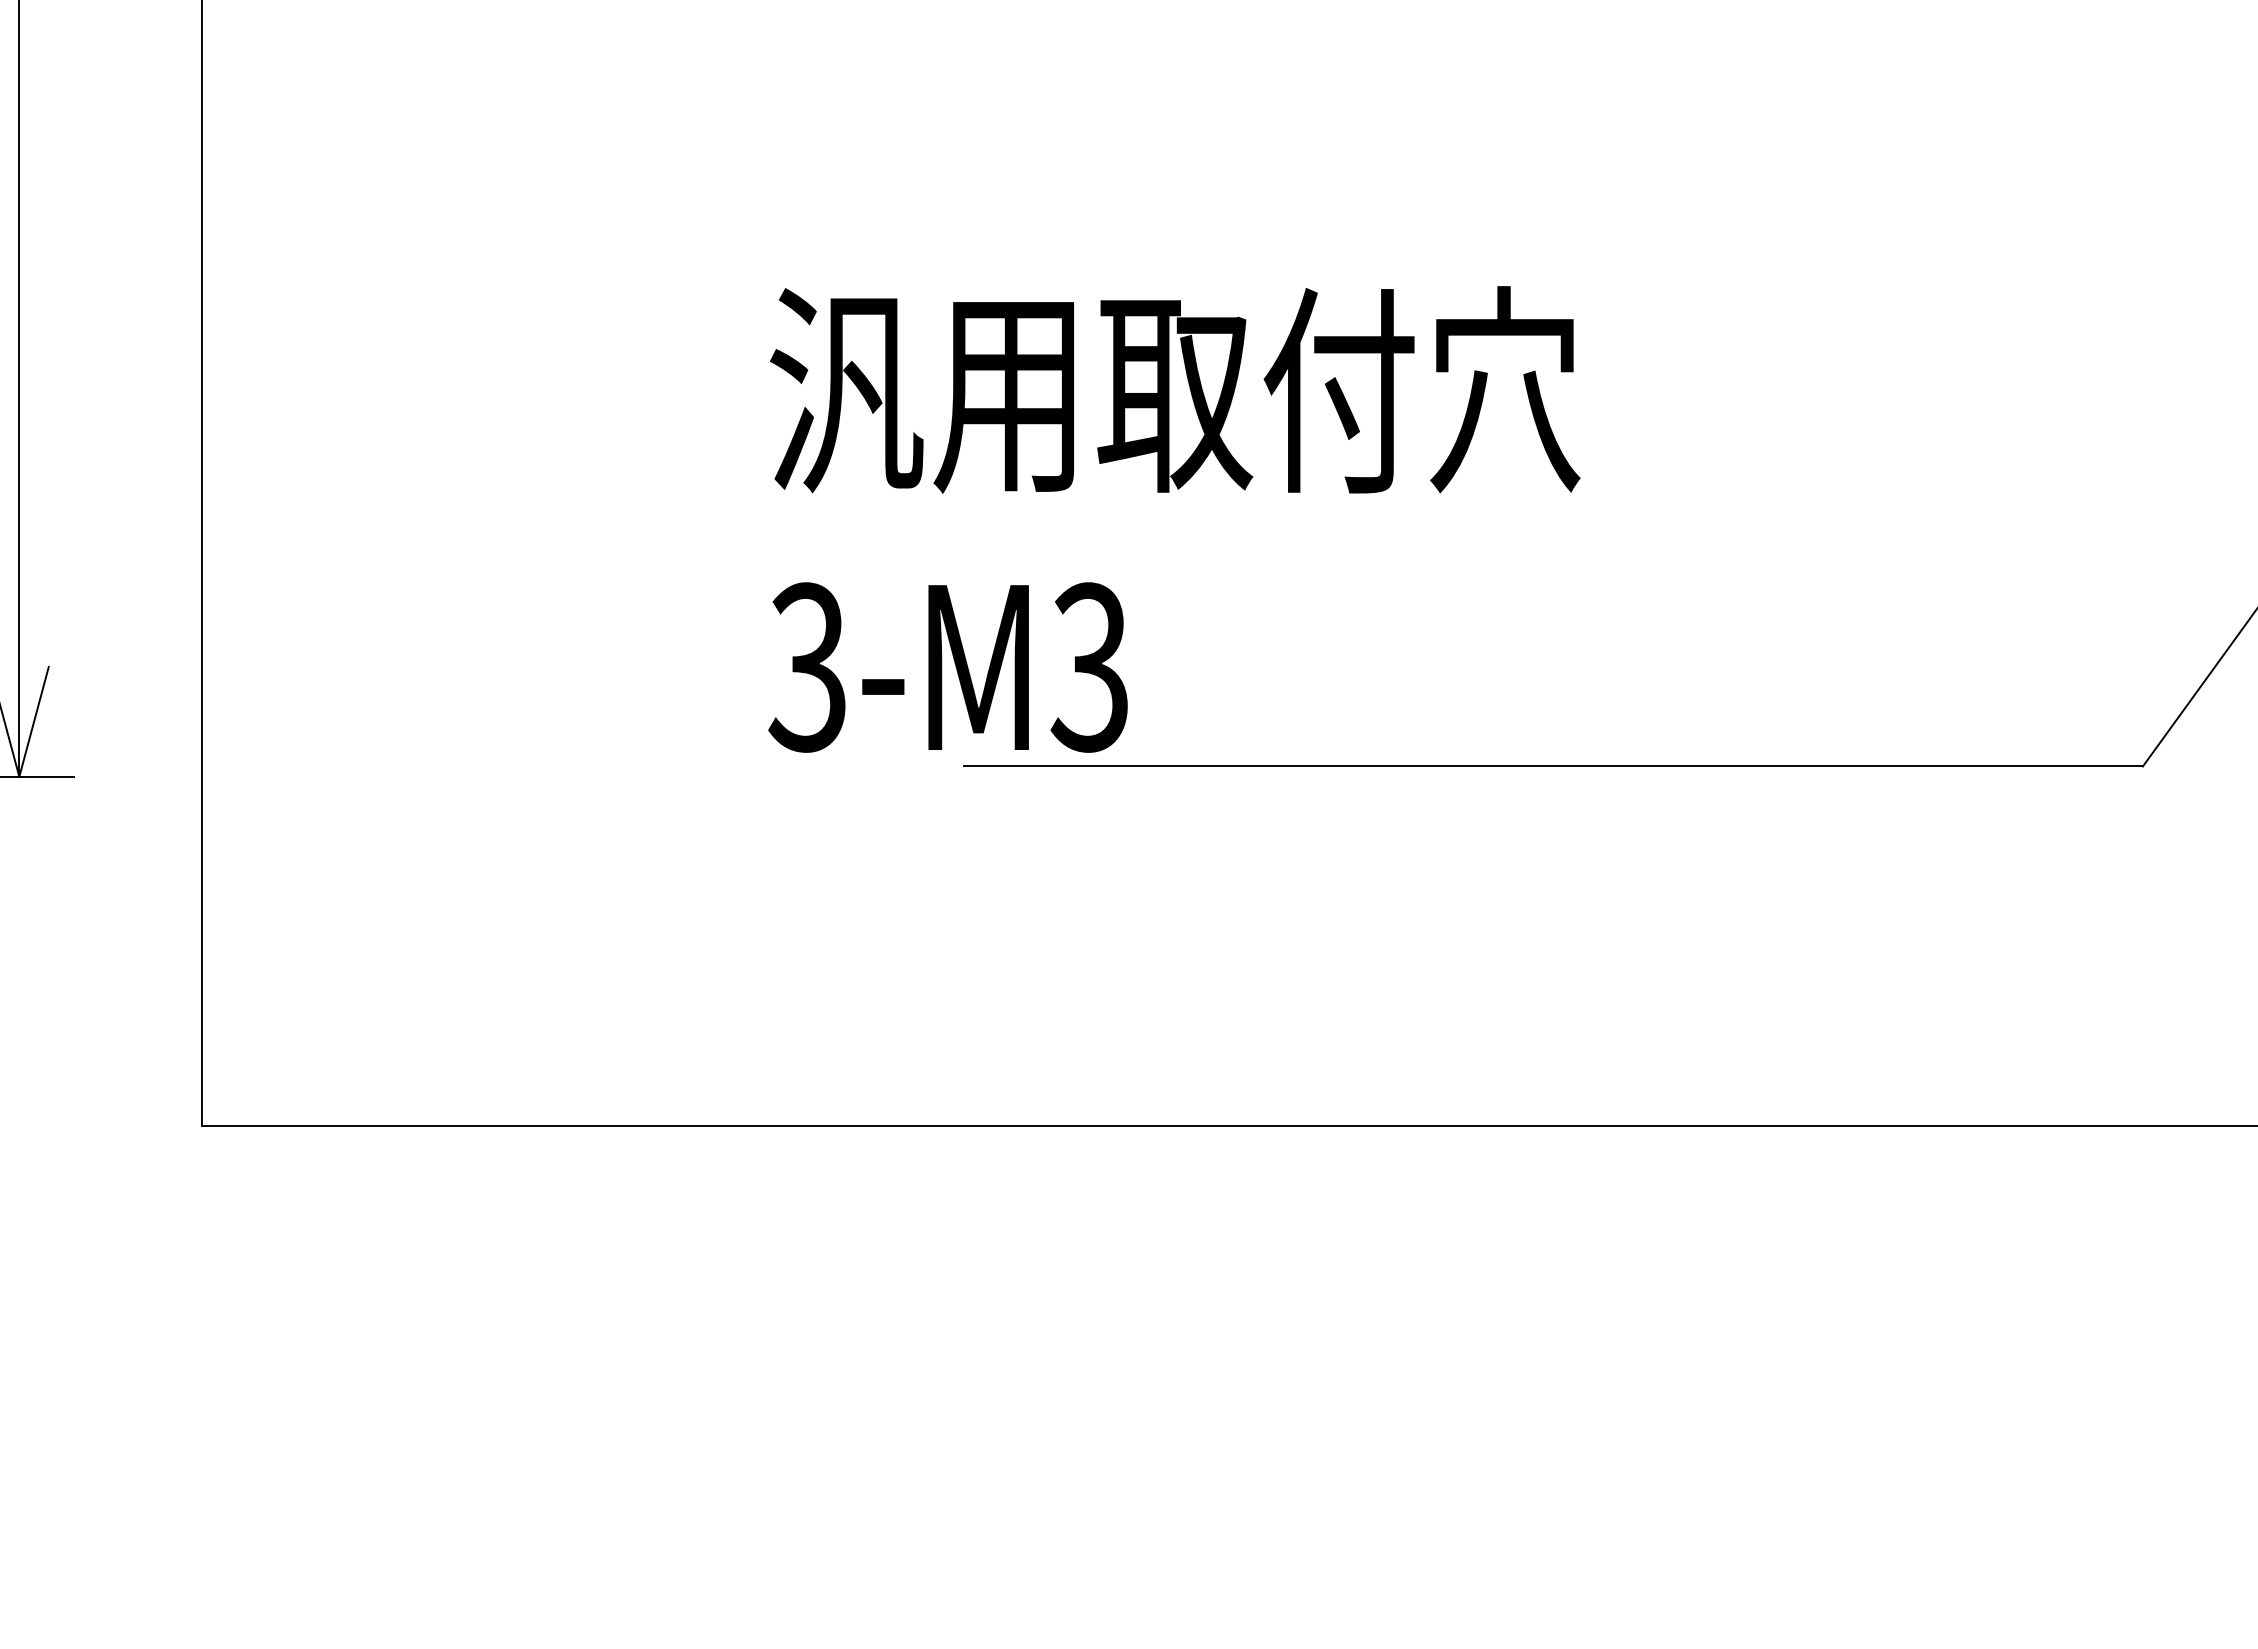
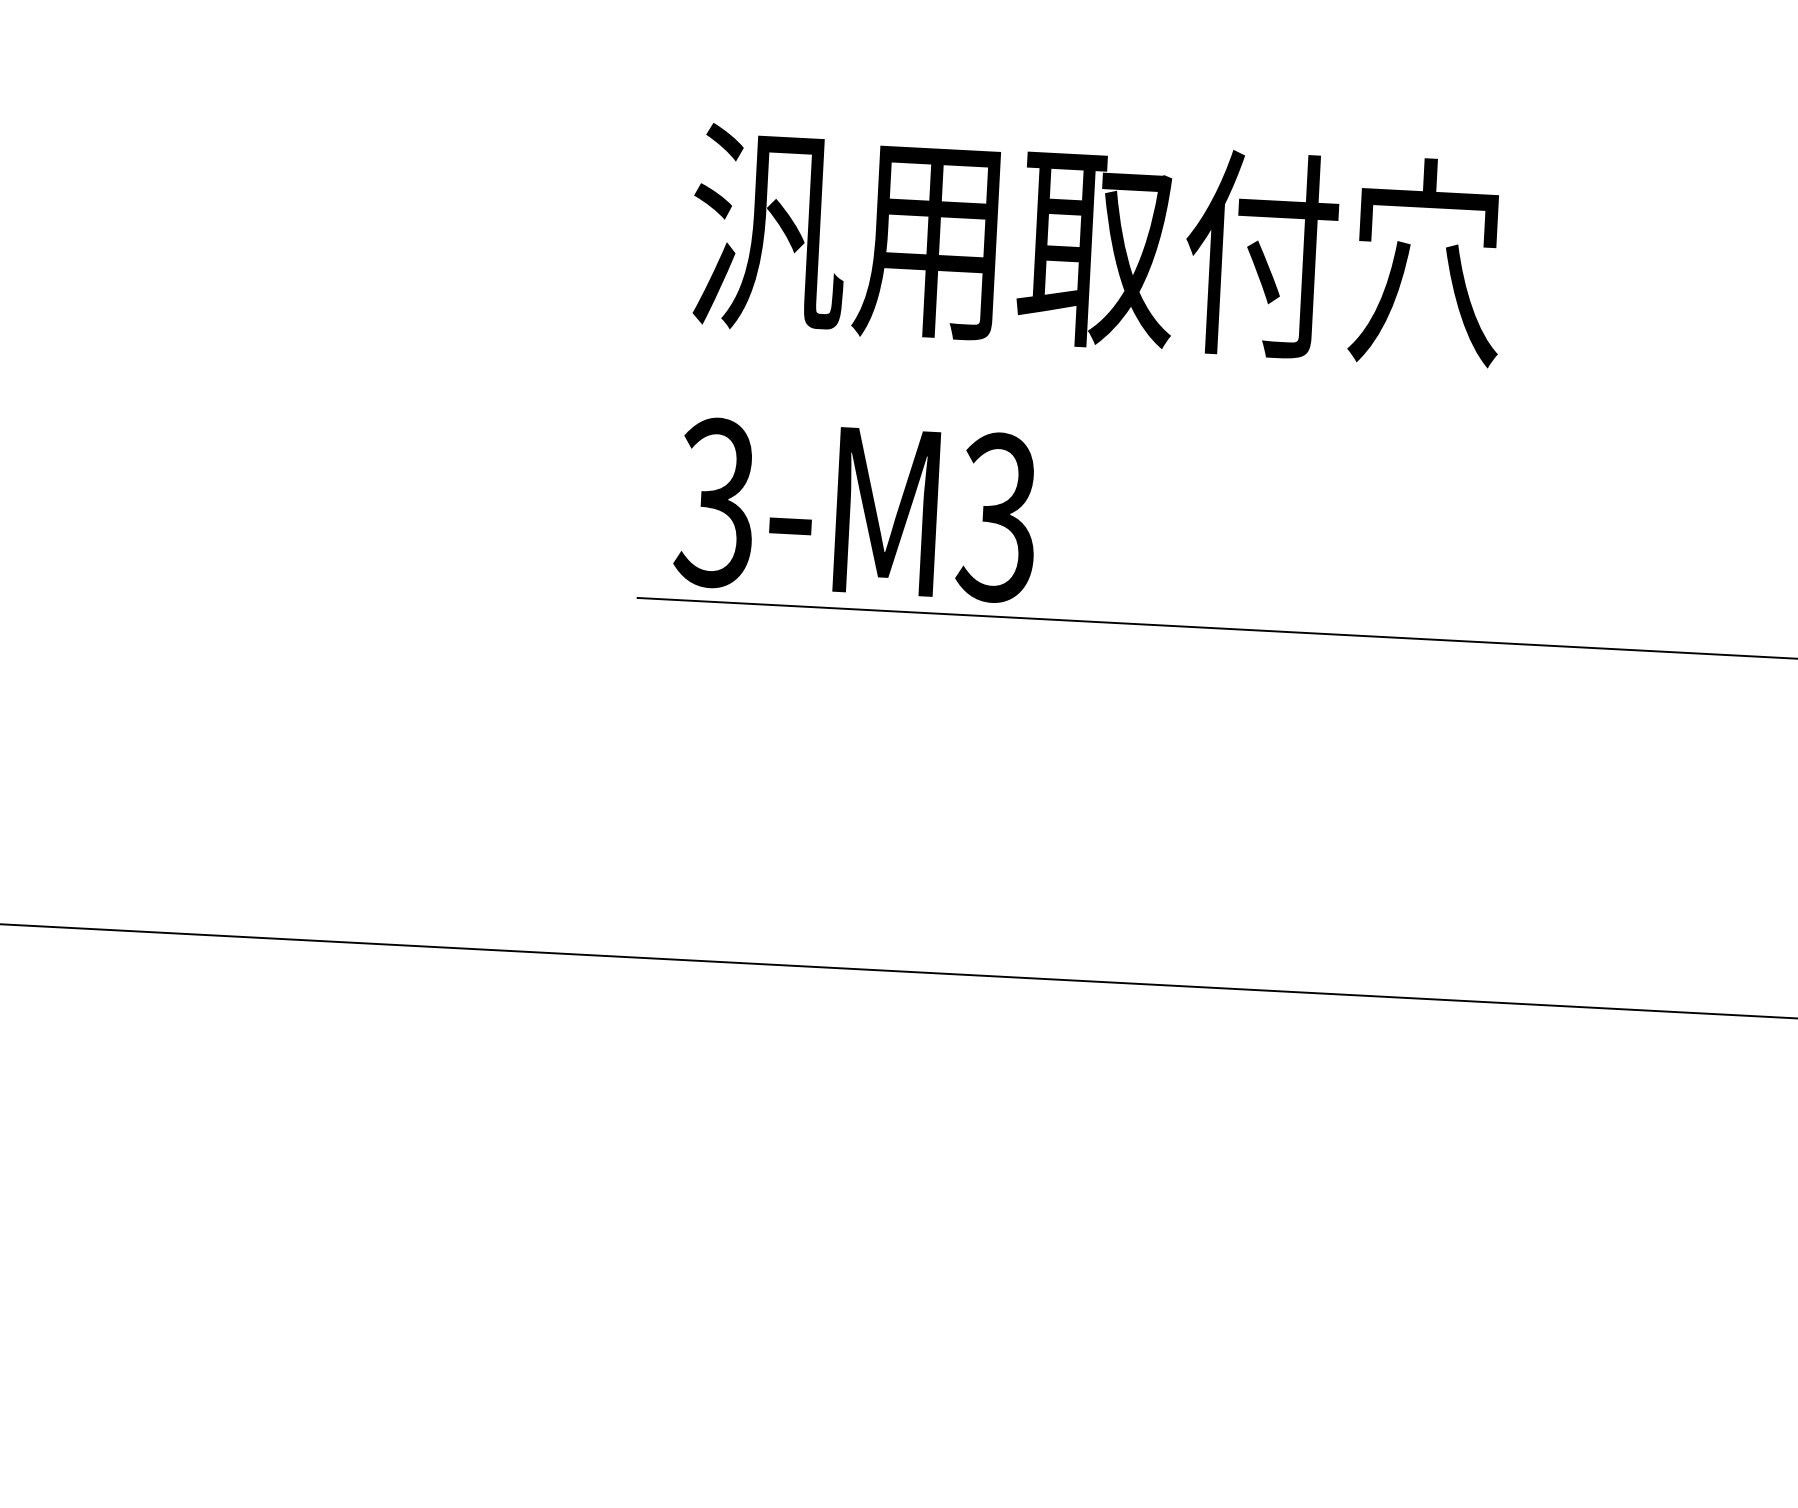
text: (1174, 519) -> (1090, 374), moved

